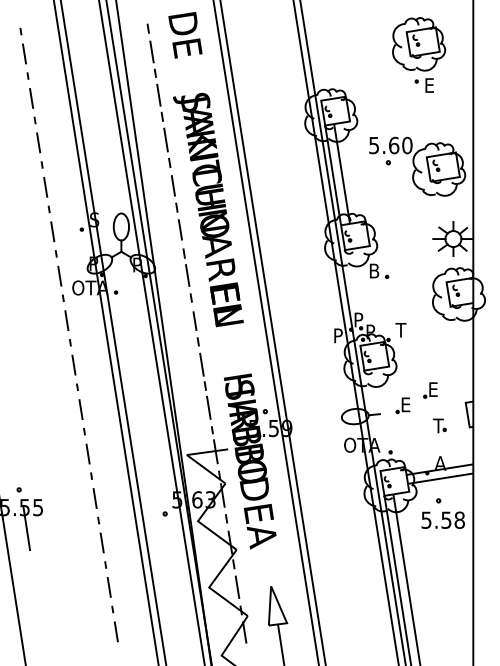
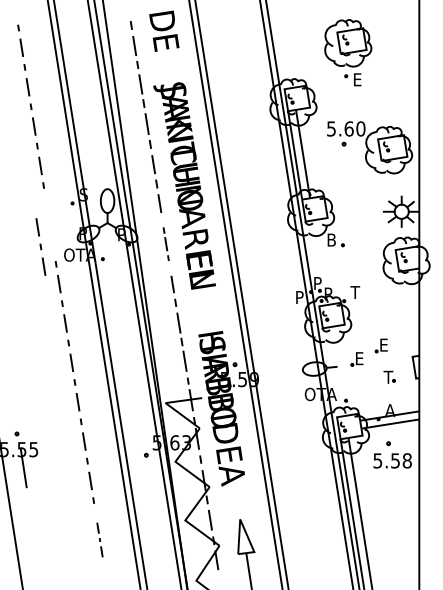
part: (419, 54) -> (348, 52), moved
part: (55, 253) -> (40, 246), moved
part: (186, 275) -> (165, 244), size x0.7
part: (112, 609) -> (99, 539), size x0.6

